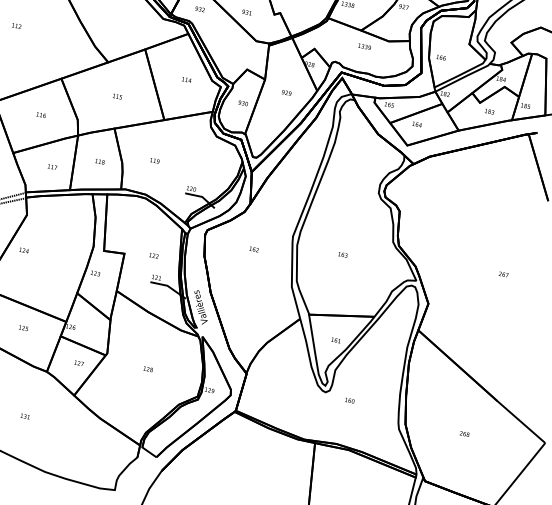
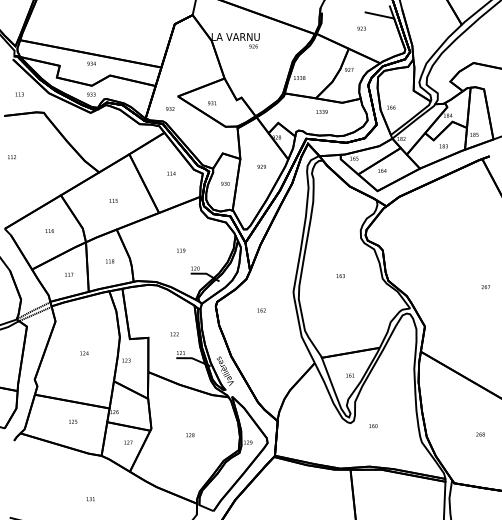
text: (155, 160) -> (181, 250), moved
text: (24, 250) -> (84, 353), moved
text: (342, 254) -> (340, 275), moved

